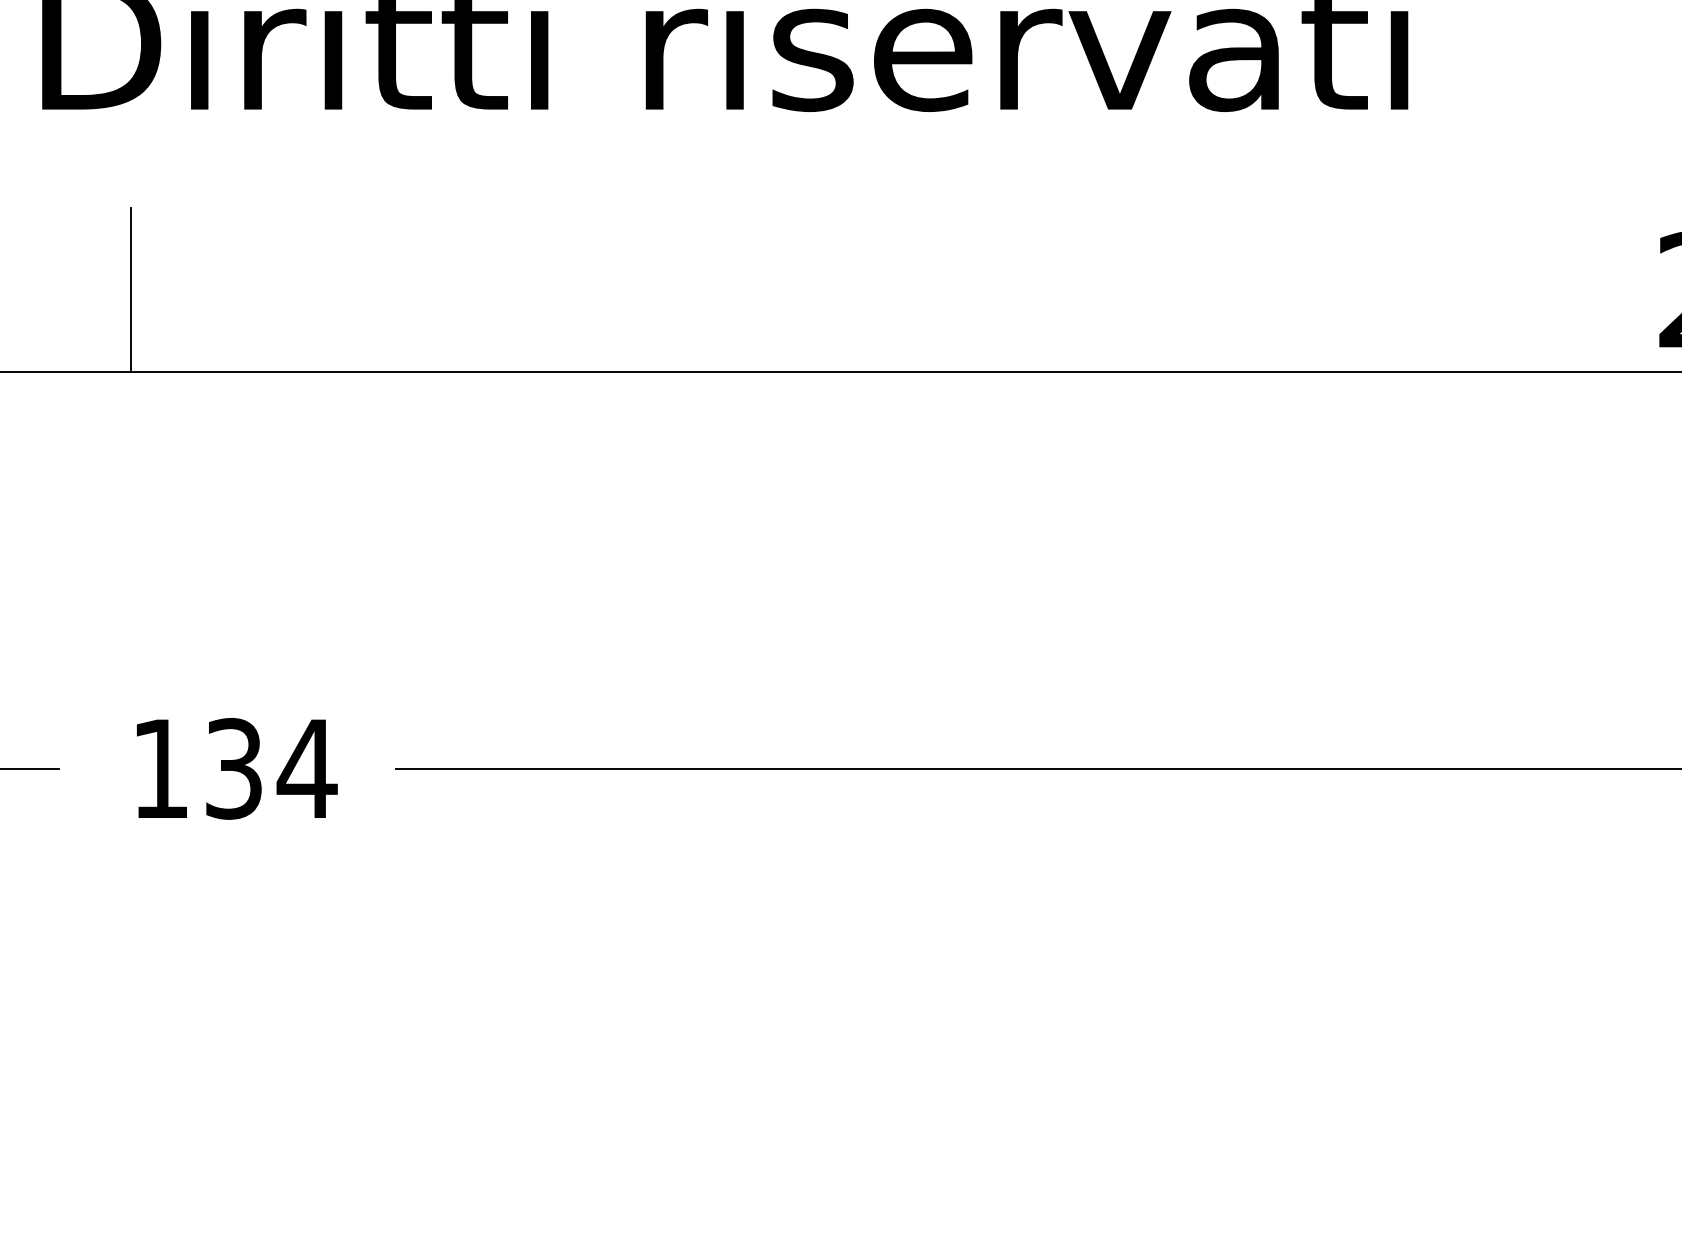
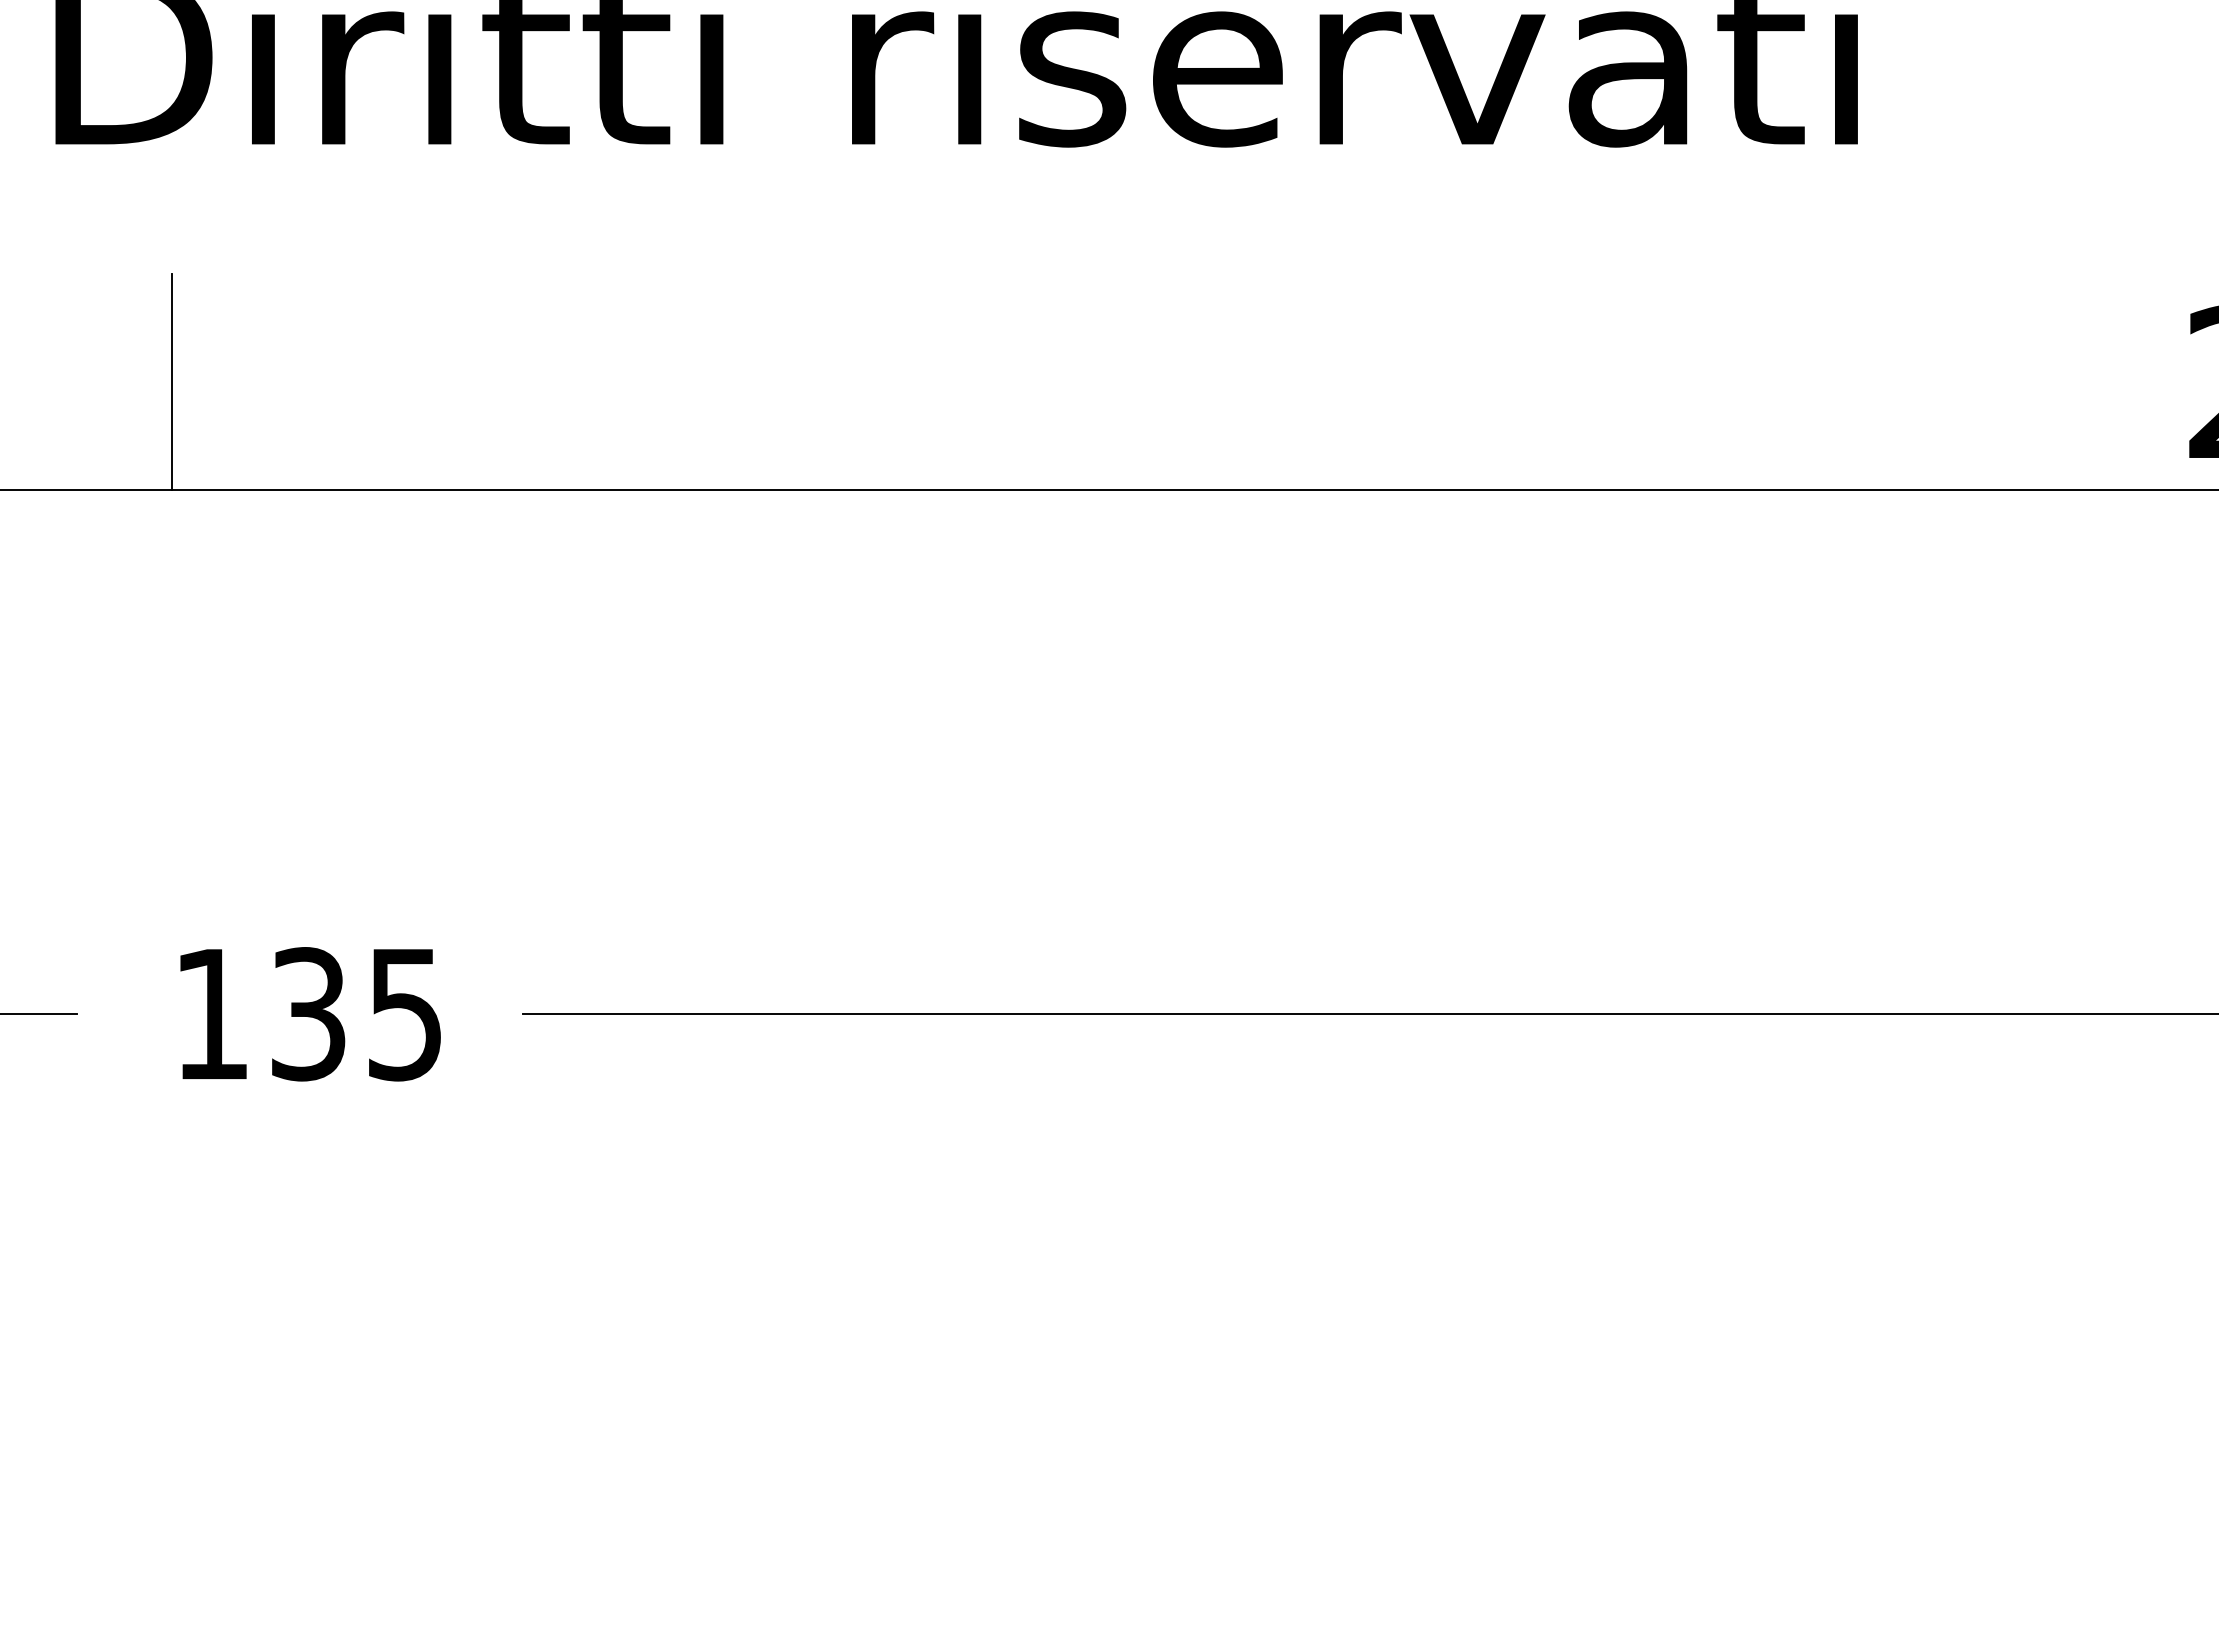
text: (306, 769) -> (404, 1015), 134 -> 135

